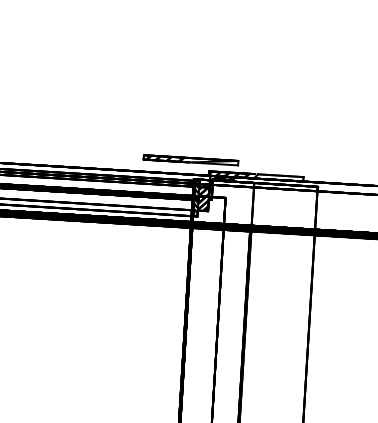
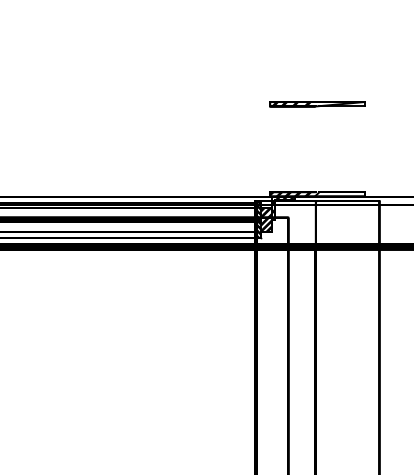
part: (191, 160) -> (317, 104), moved

